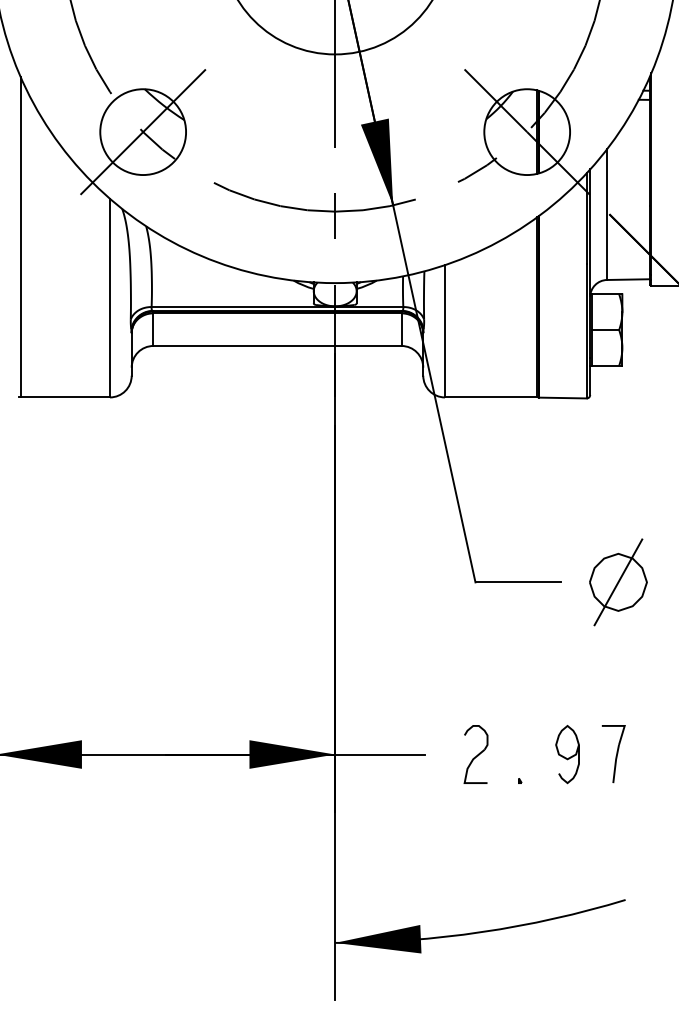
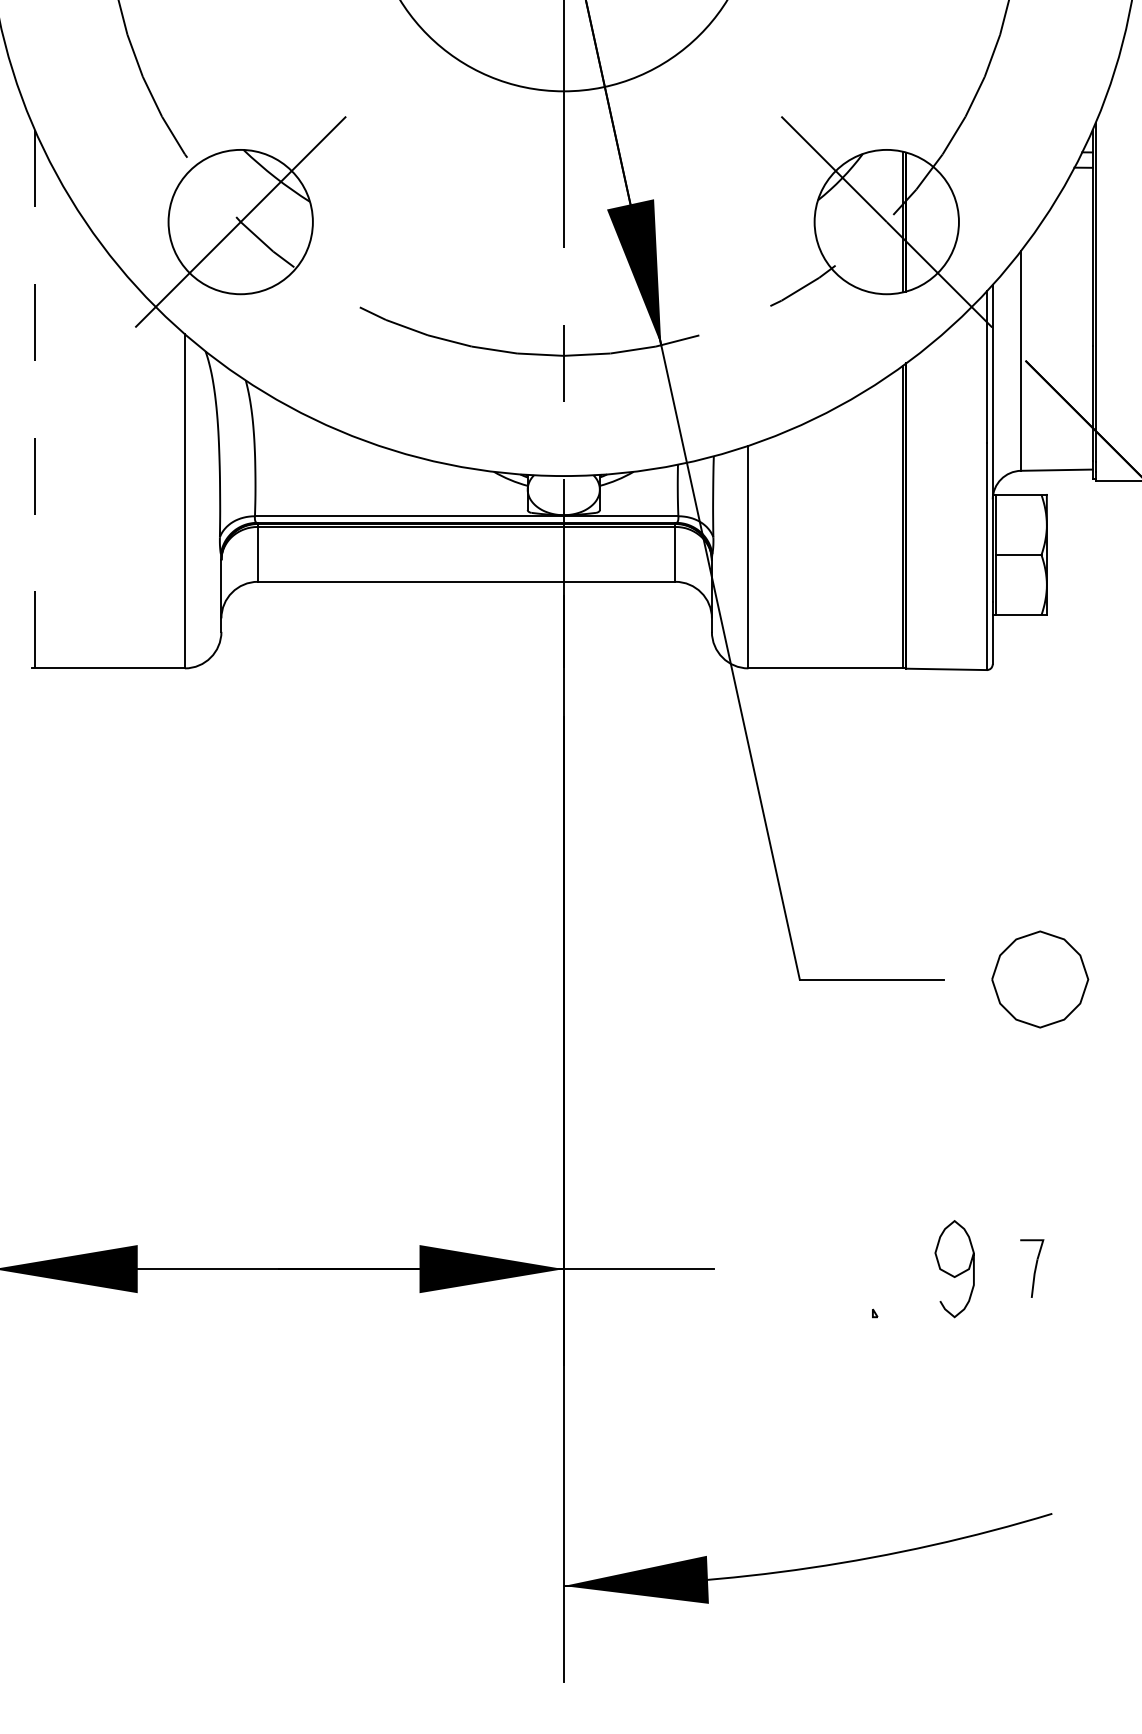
line: (20, 236) -> (34, 397), solid -> dashed
line: (618, 582) -> (1040, 979), removed
part: (475, 754) -> (799, 1269), removed
part: (613, 754) -> (1031, 1269), size x0.6

